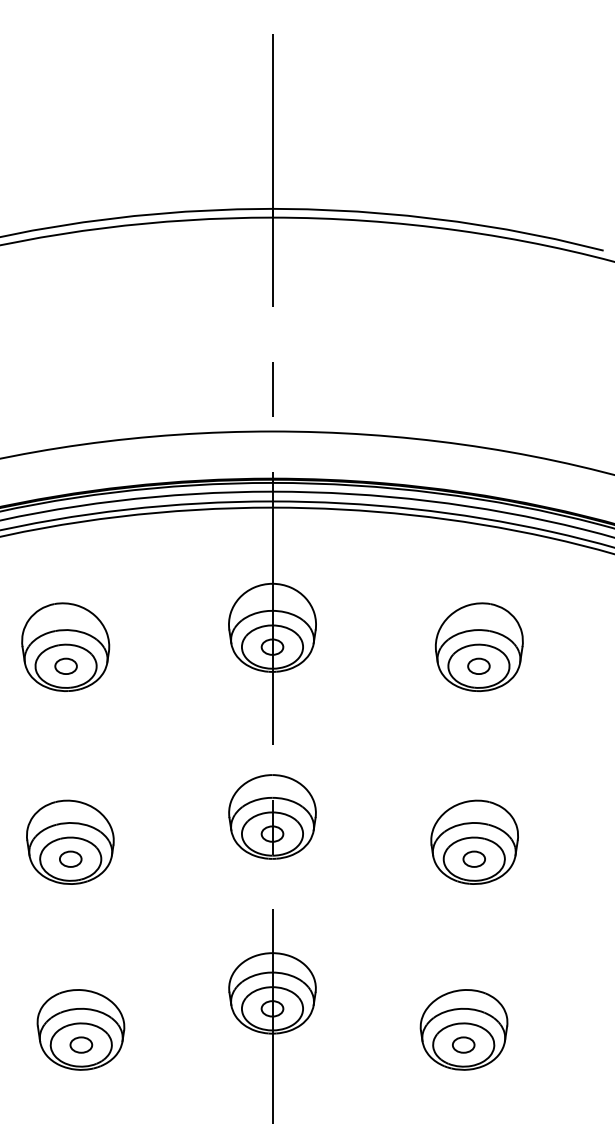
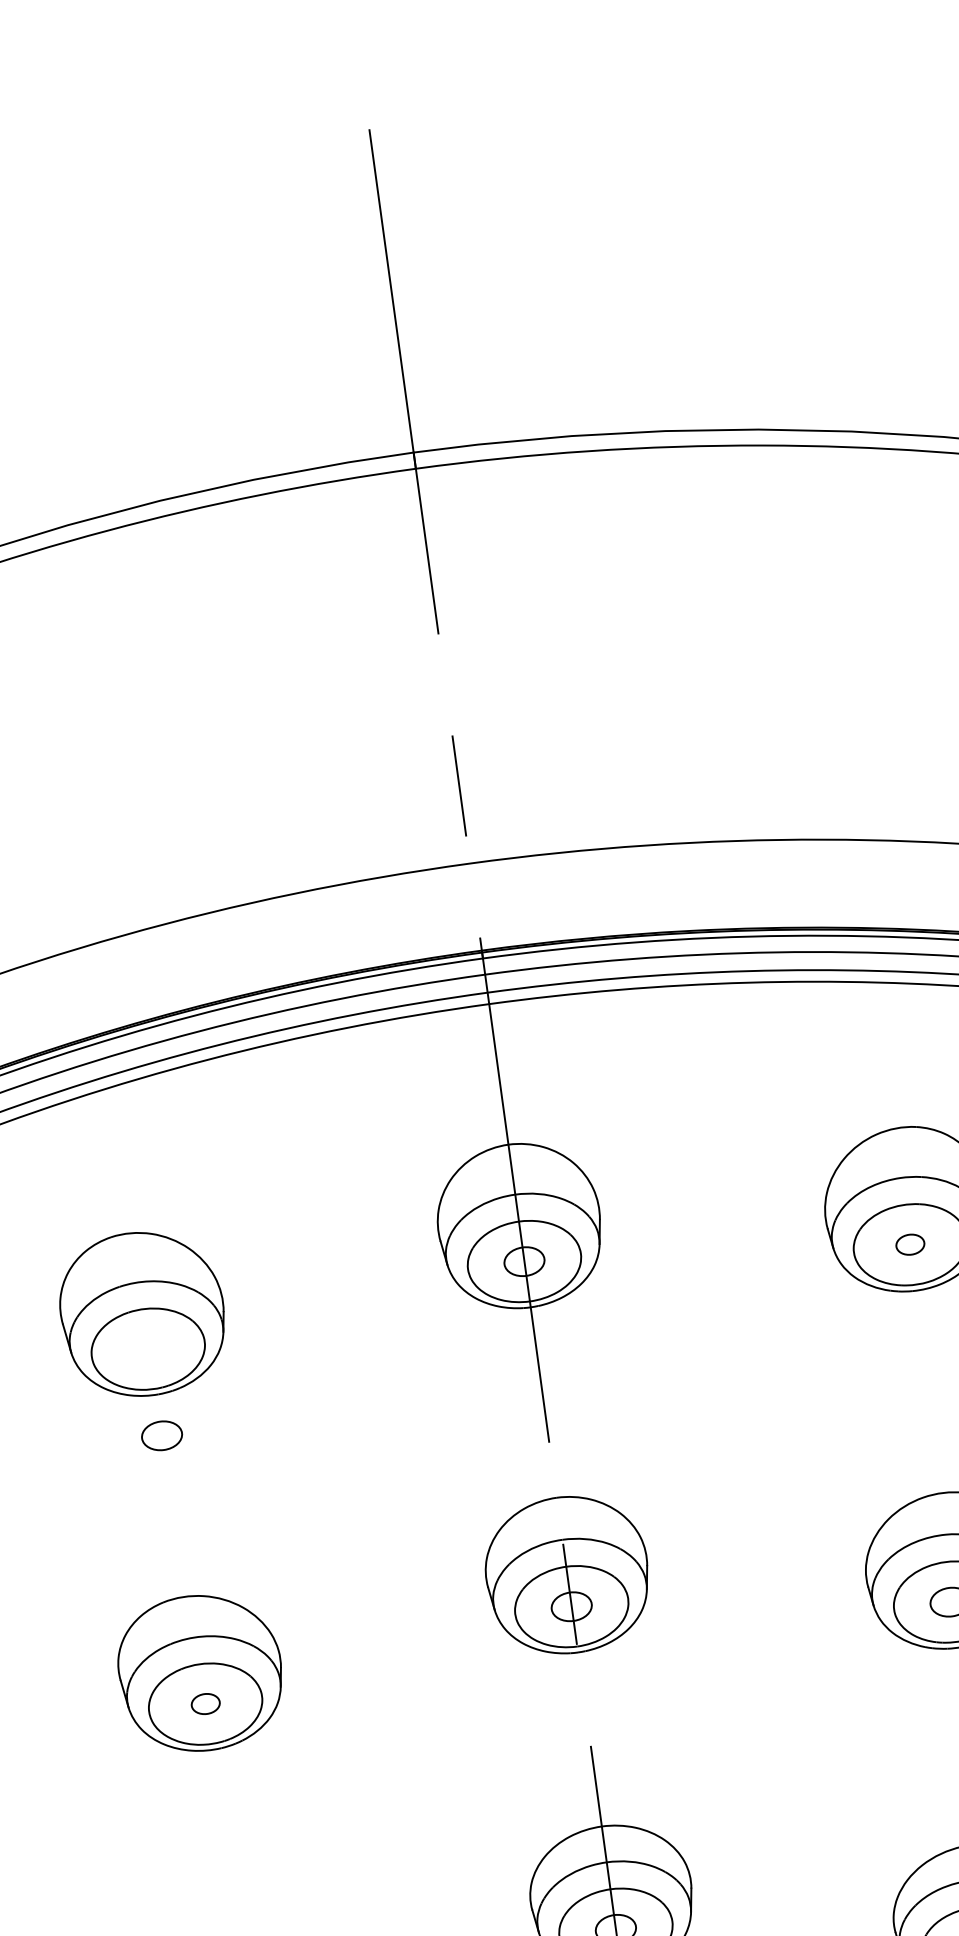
part: (65, 665) -> (160, 1434), moved
part: (478, 665) -> (909, 1243), size x0.7
part: (70, 858) -> (205, 1702), size x0.7

